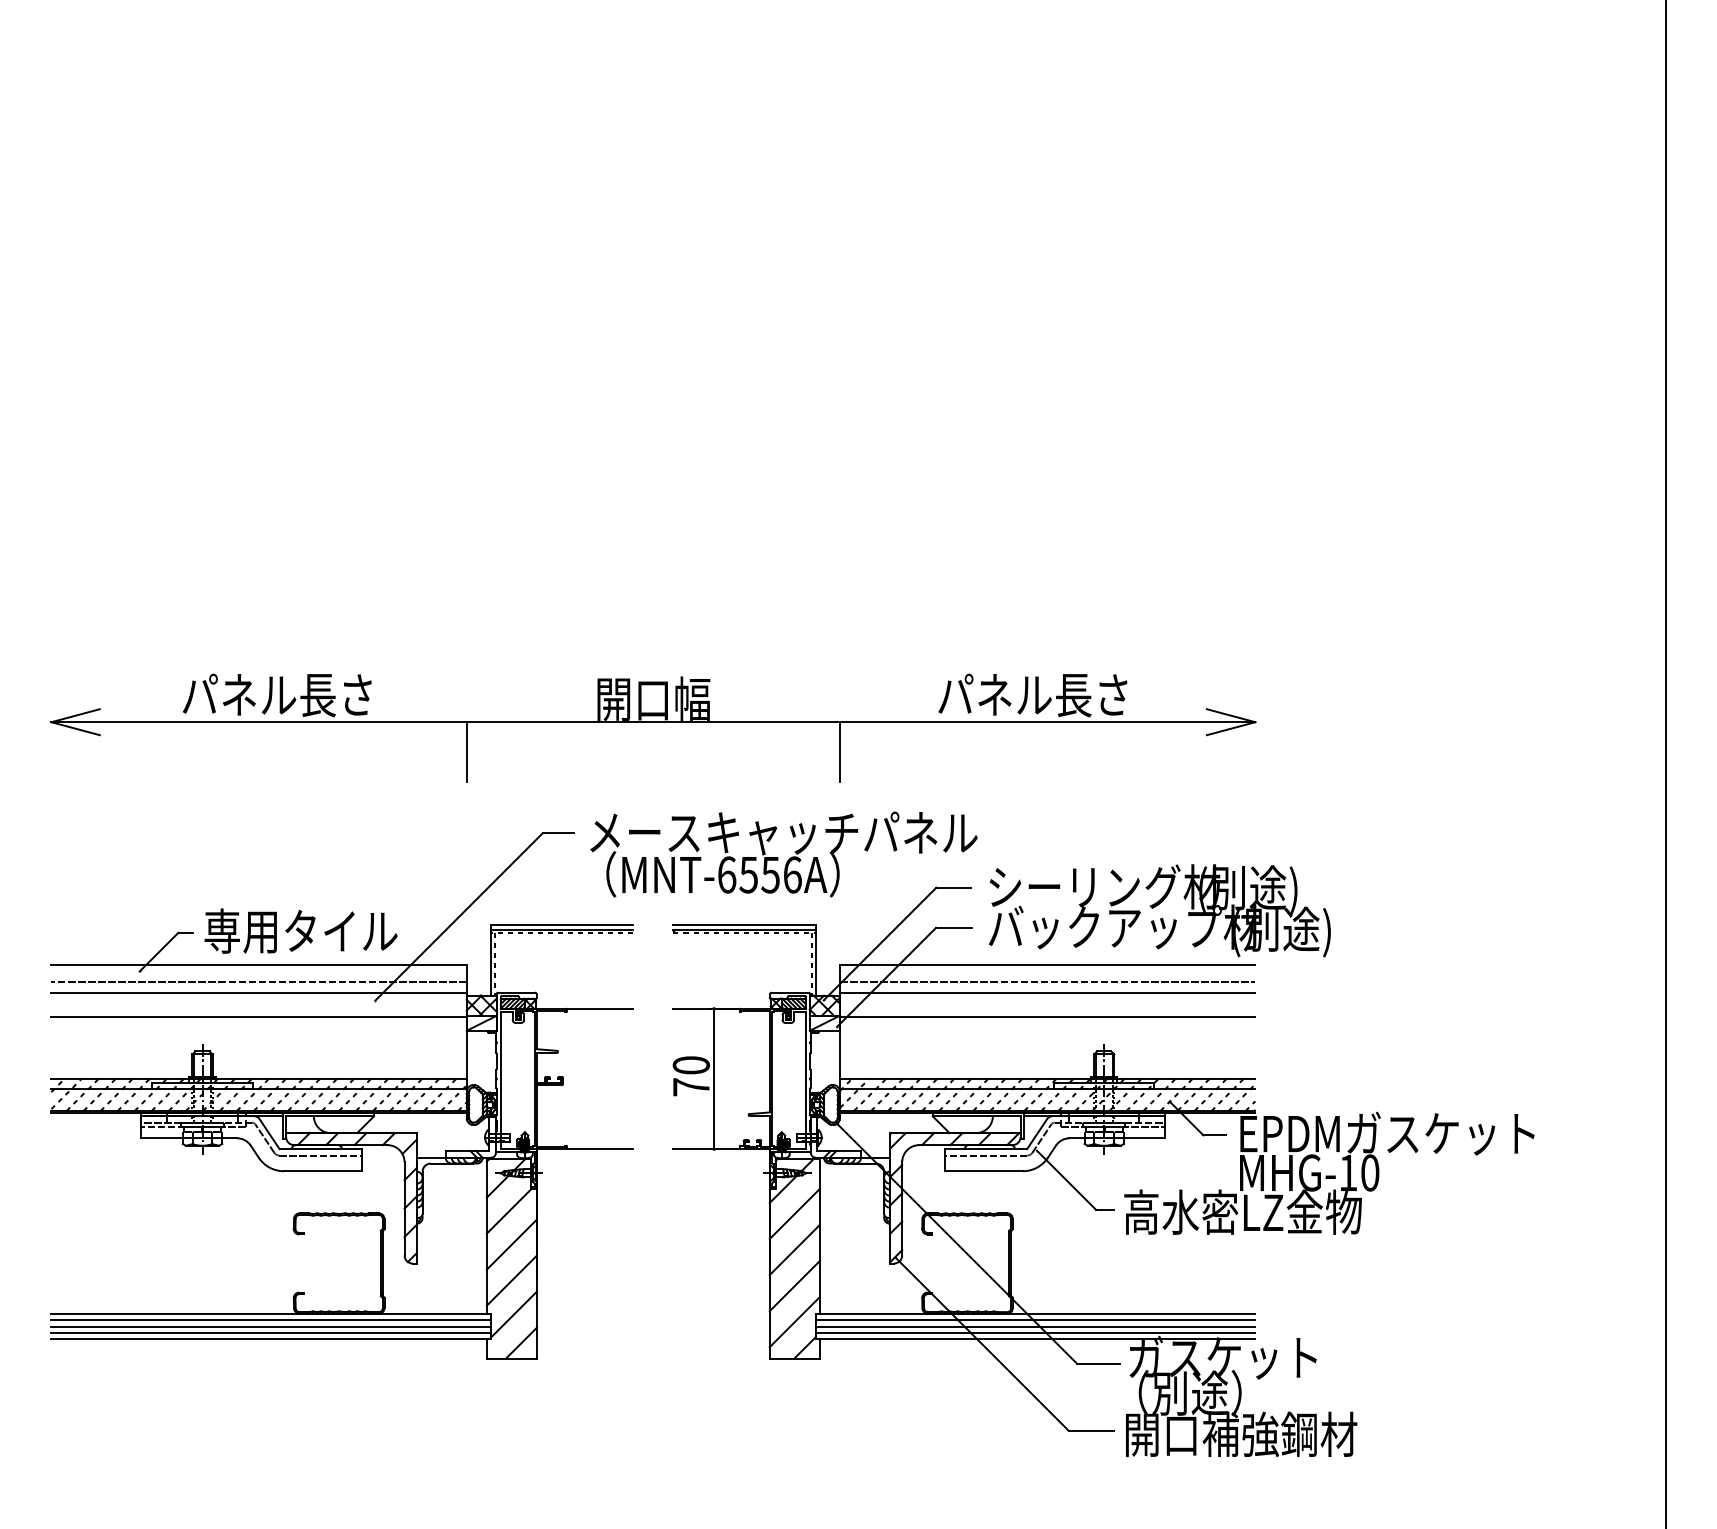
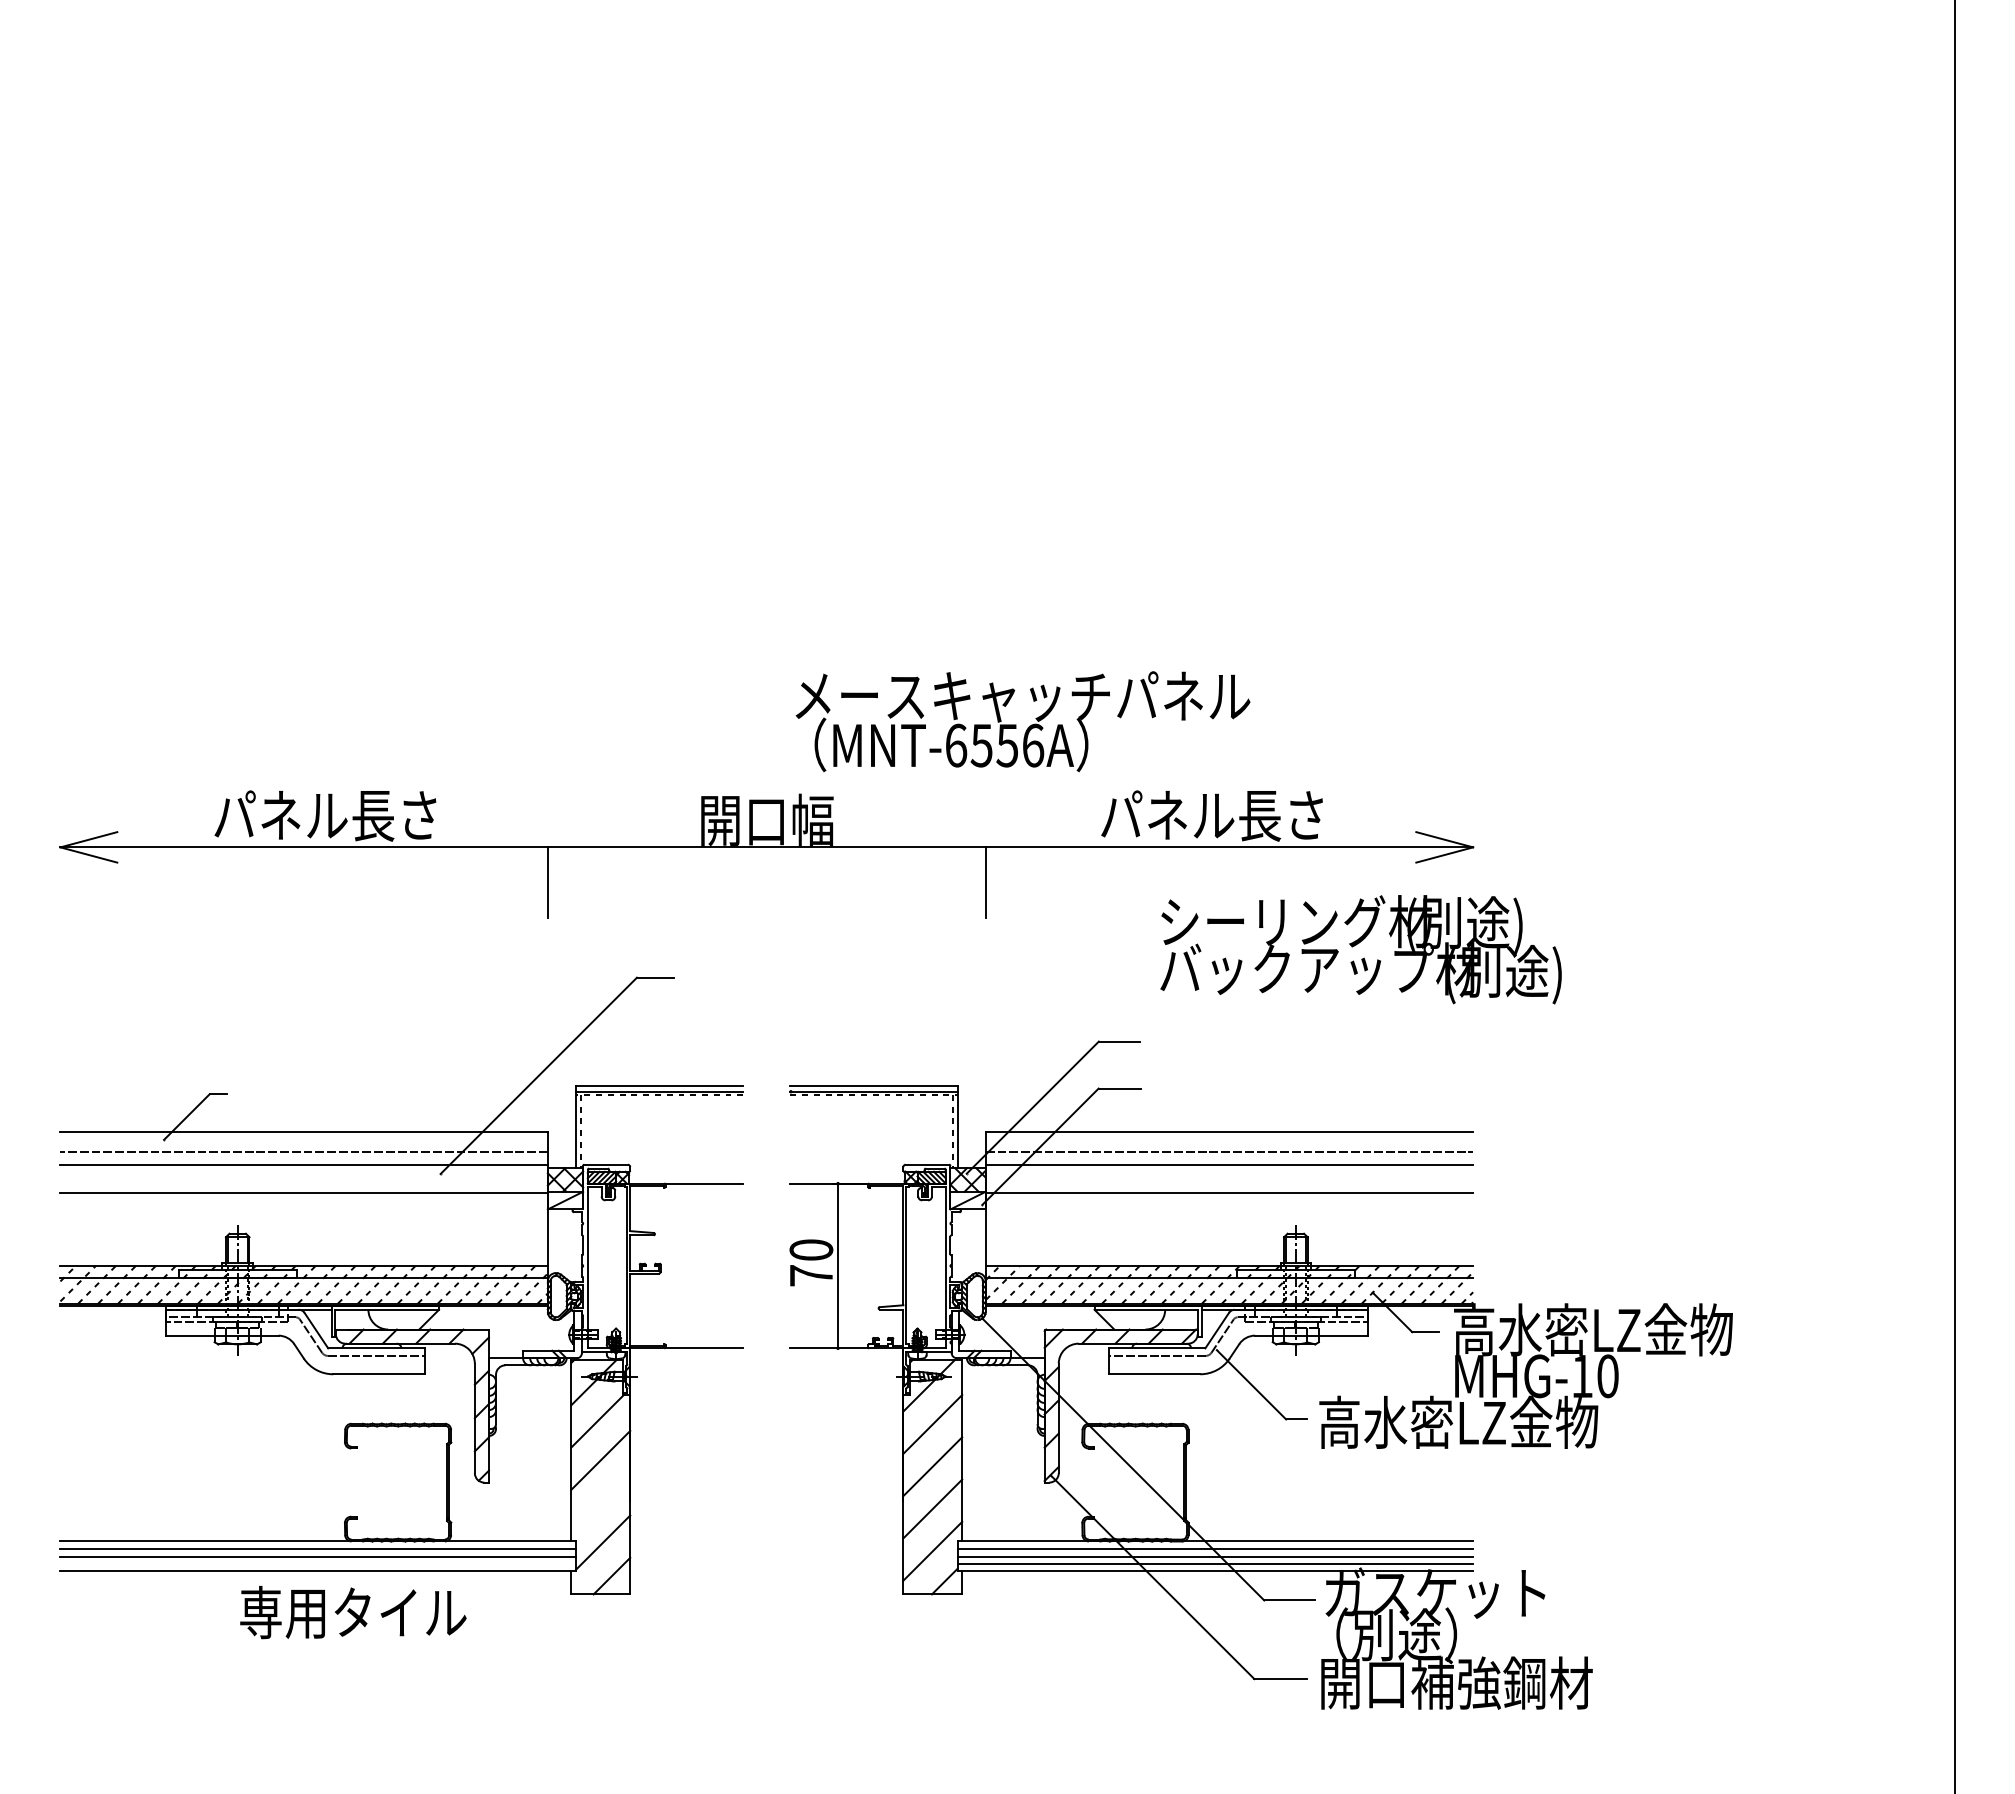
text: (783, 854) -> (1022, 721), moved
text: (1159, 910) -> (1360, 949), moved
text: (301, 931) -> (353, 1612), moved
text: (1386, 1133) -> (1627, 1329), EPDMガスケット -> 高水密LZ金物
line: (511, 1280) -> (600, 1502), removed
line: (271, 1333) -> (318, 1564), removed

